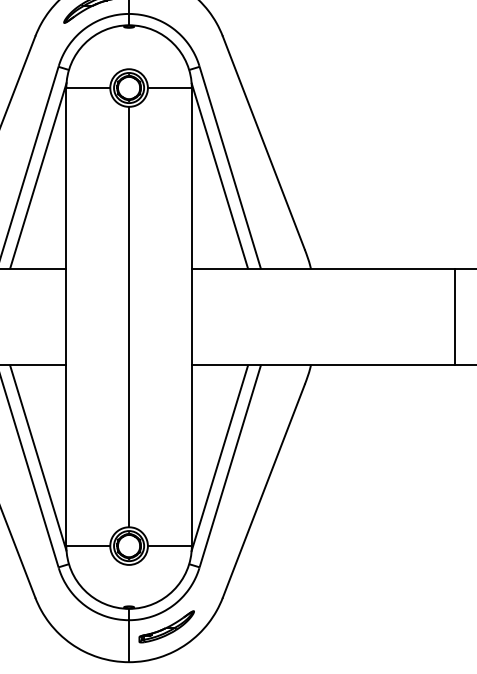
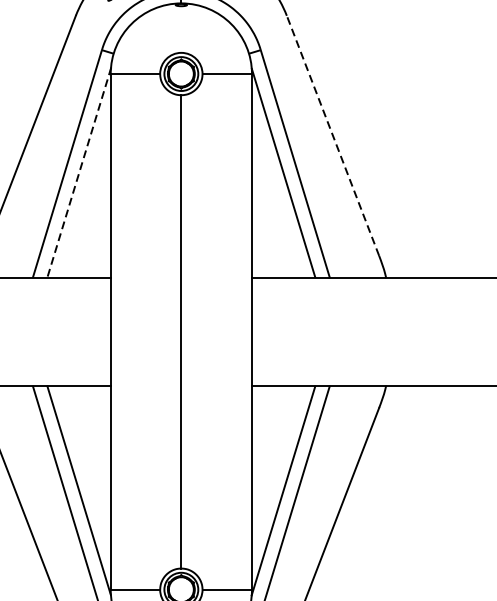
line: (263, 142) -> (332, 135), solid -> dashed
line: (38, 176) -> (79, 173), solid -> dashed

